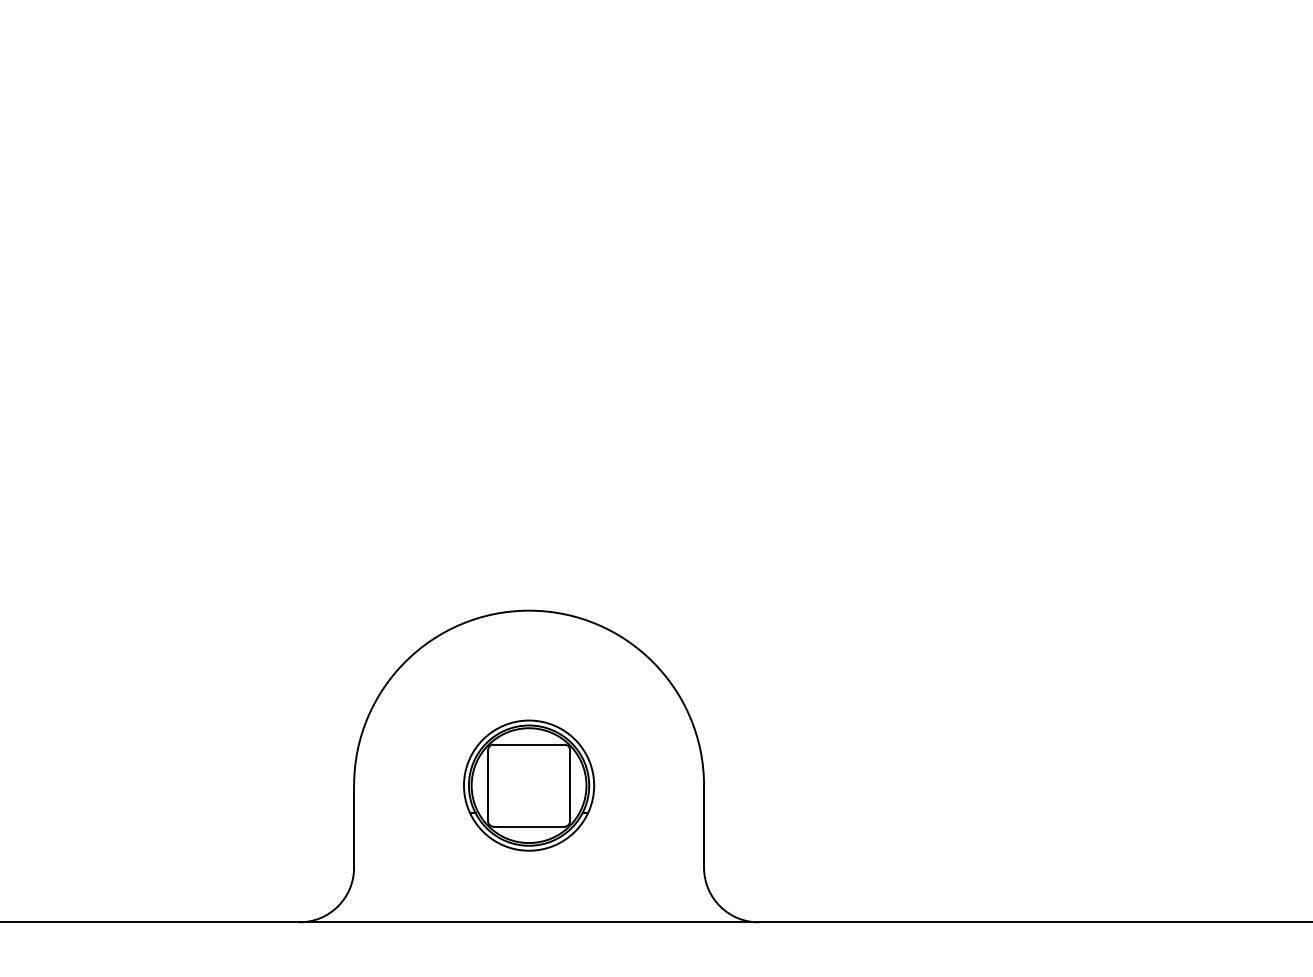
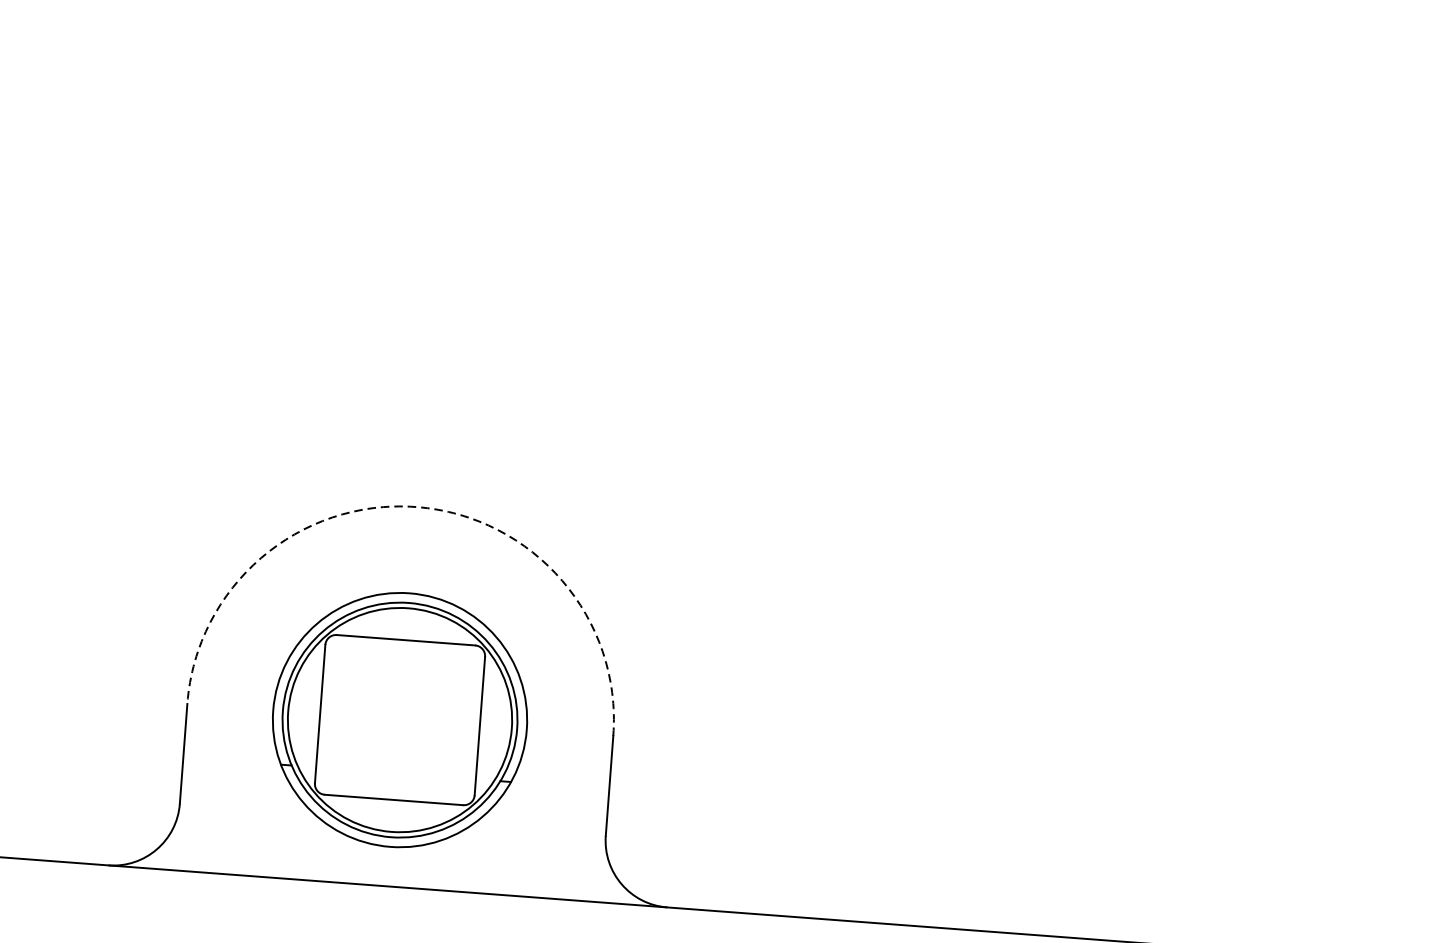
arc: (529, 610) -> (416, 506), solid -> dashed
part: (529, 785) -> (400, 719), size x1.6

